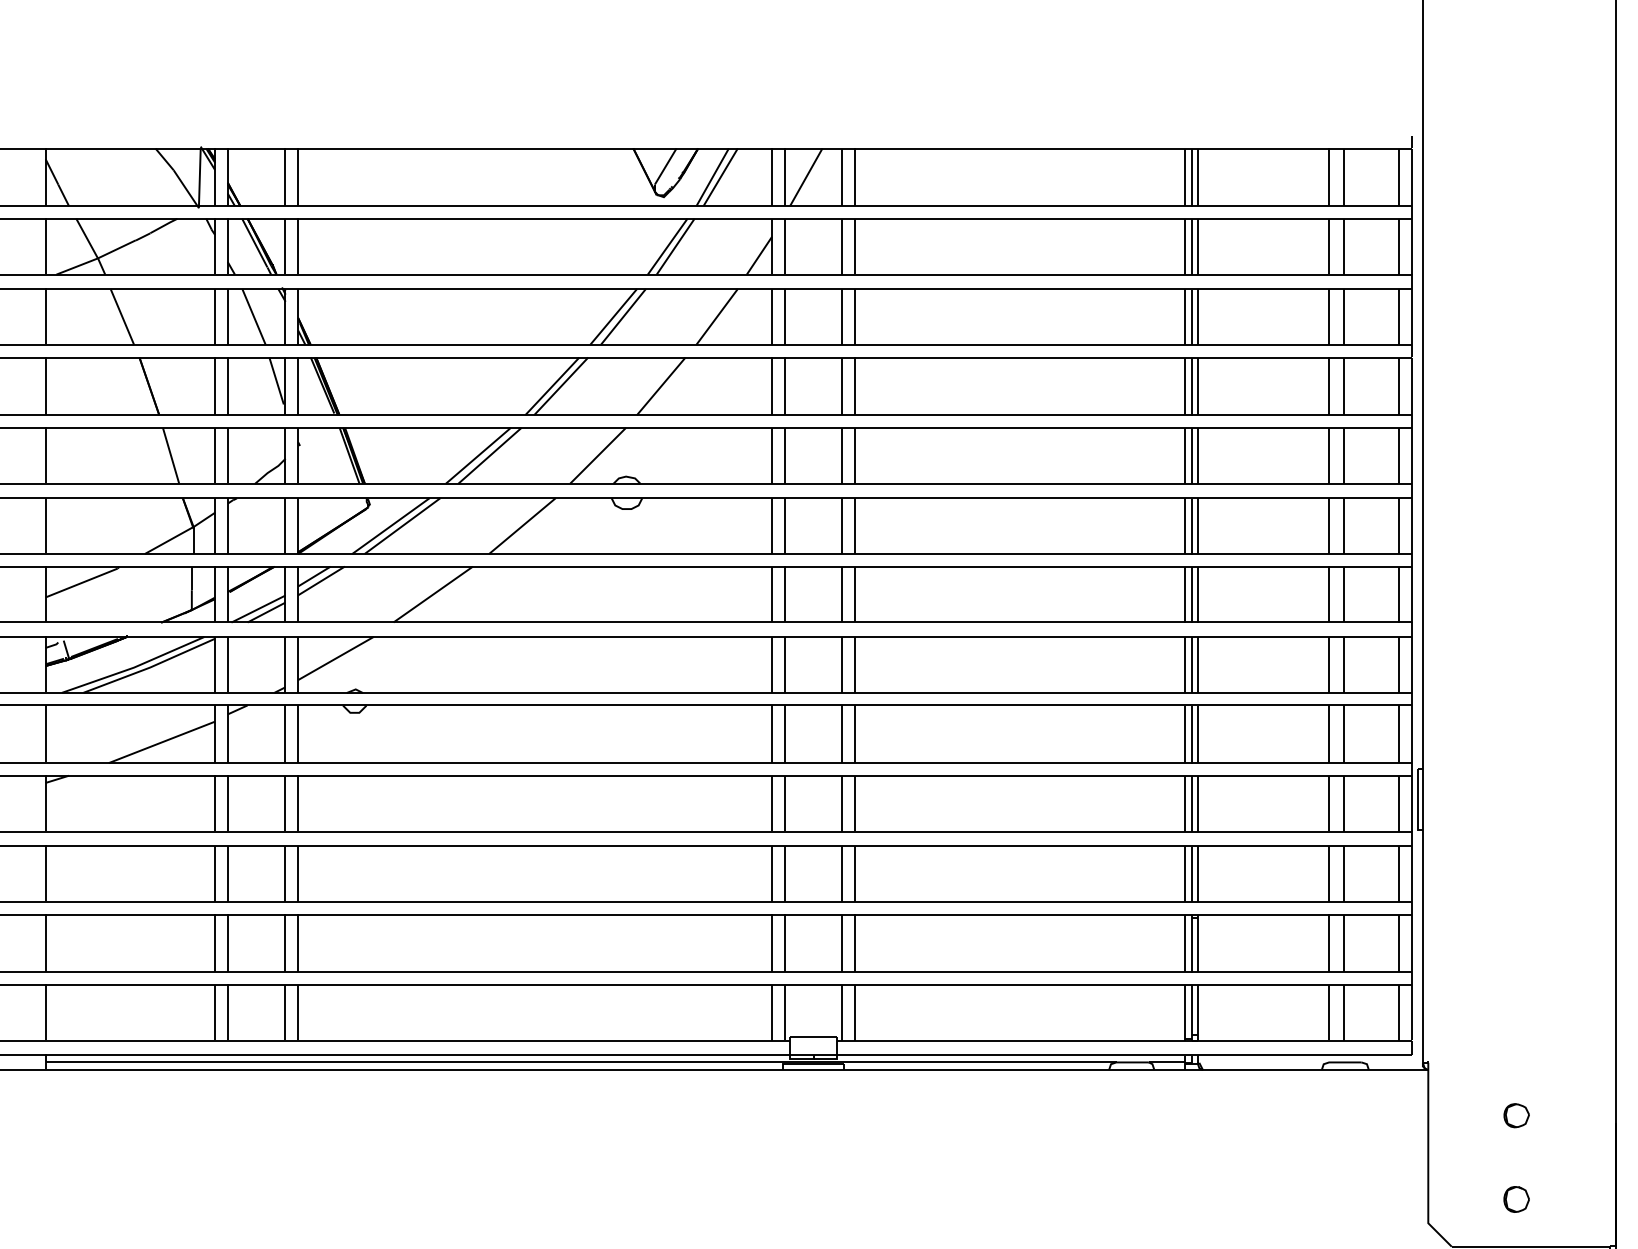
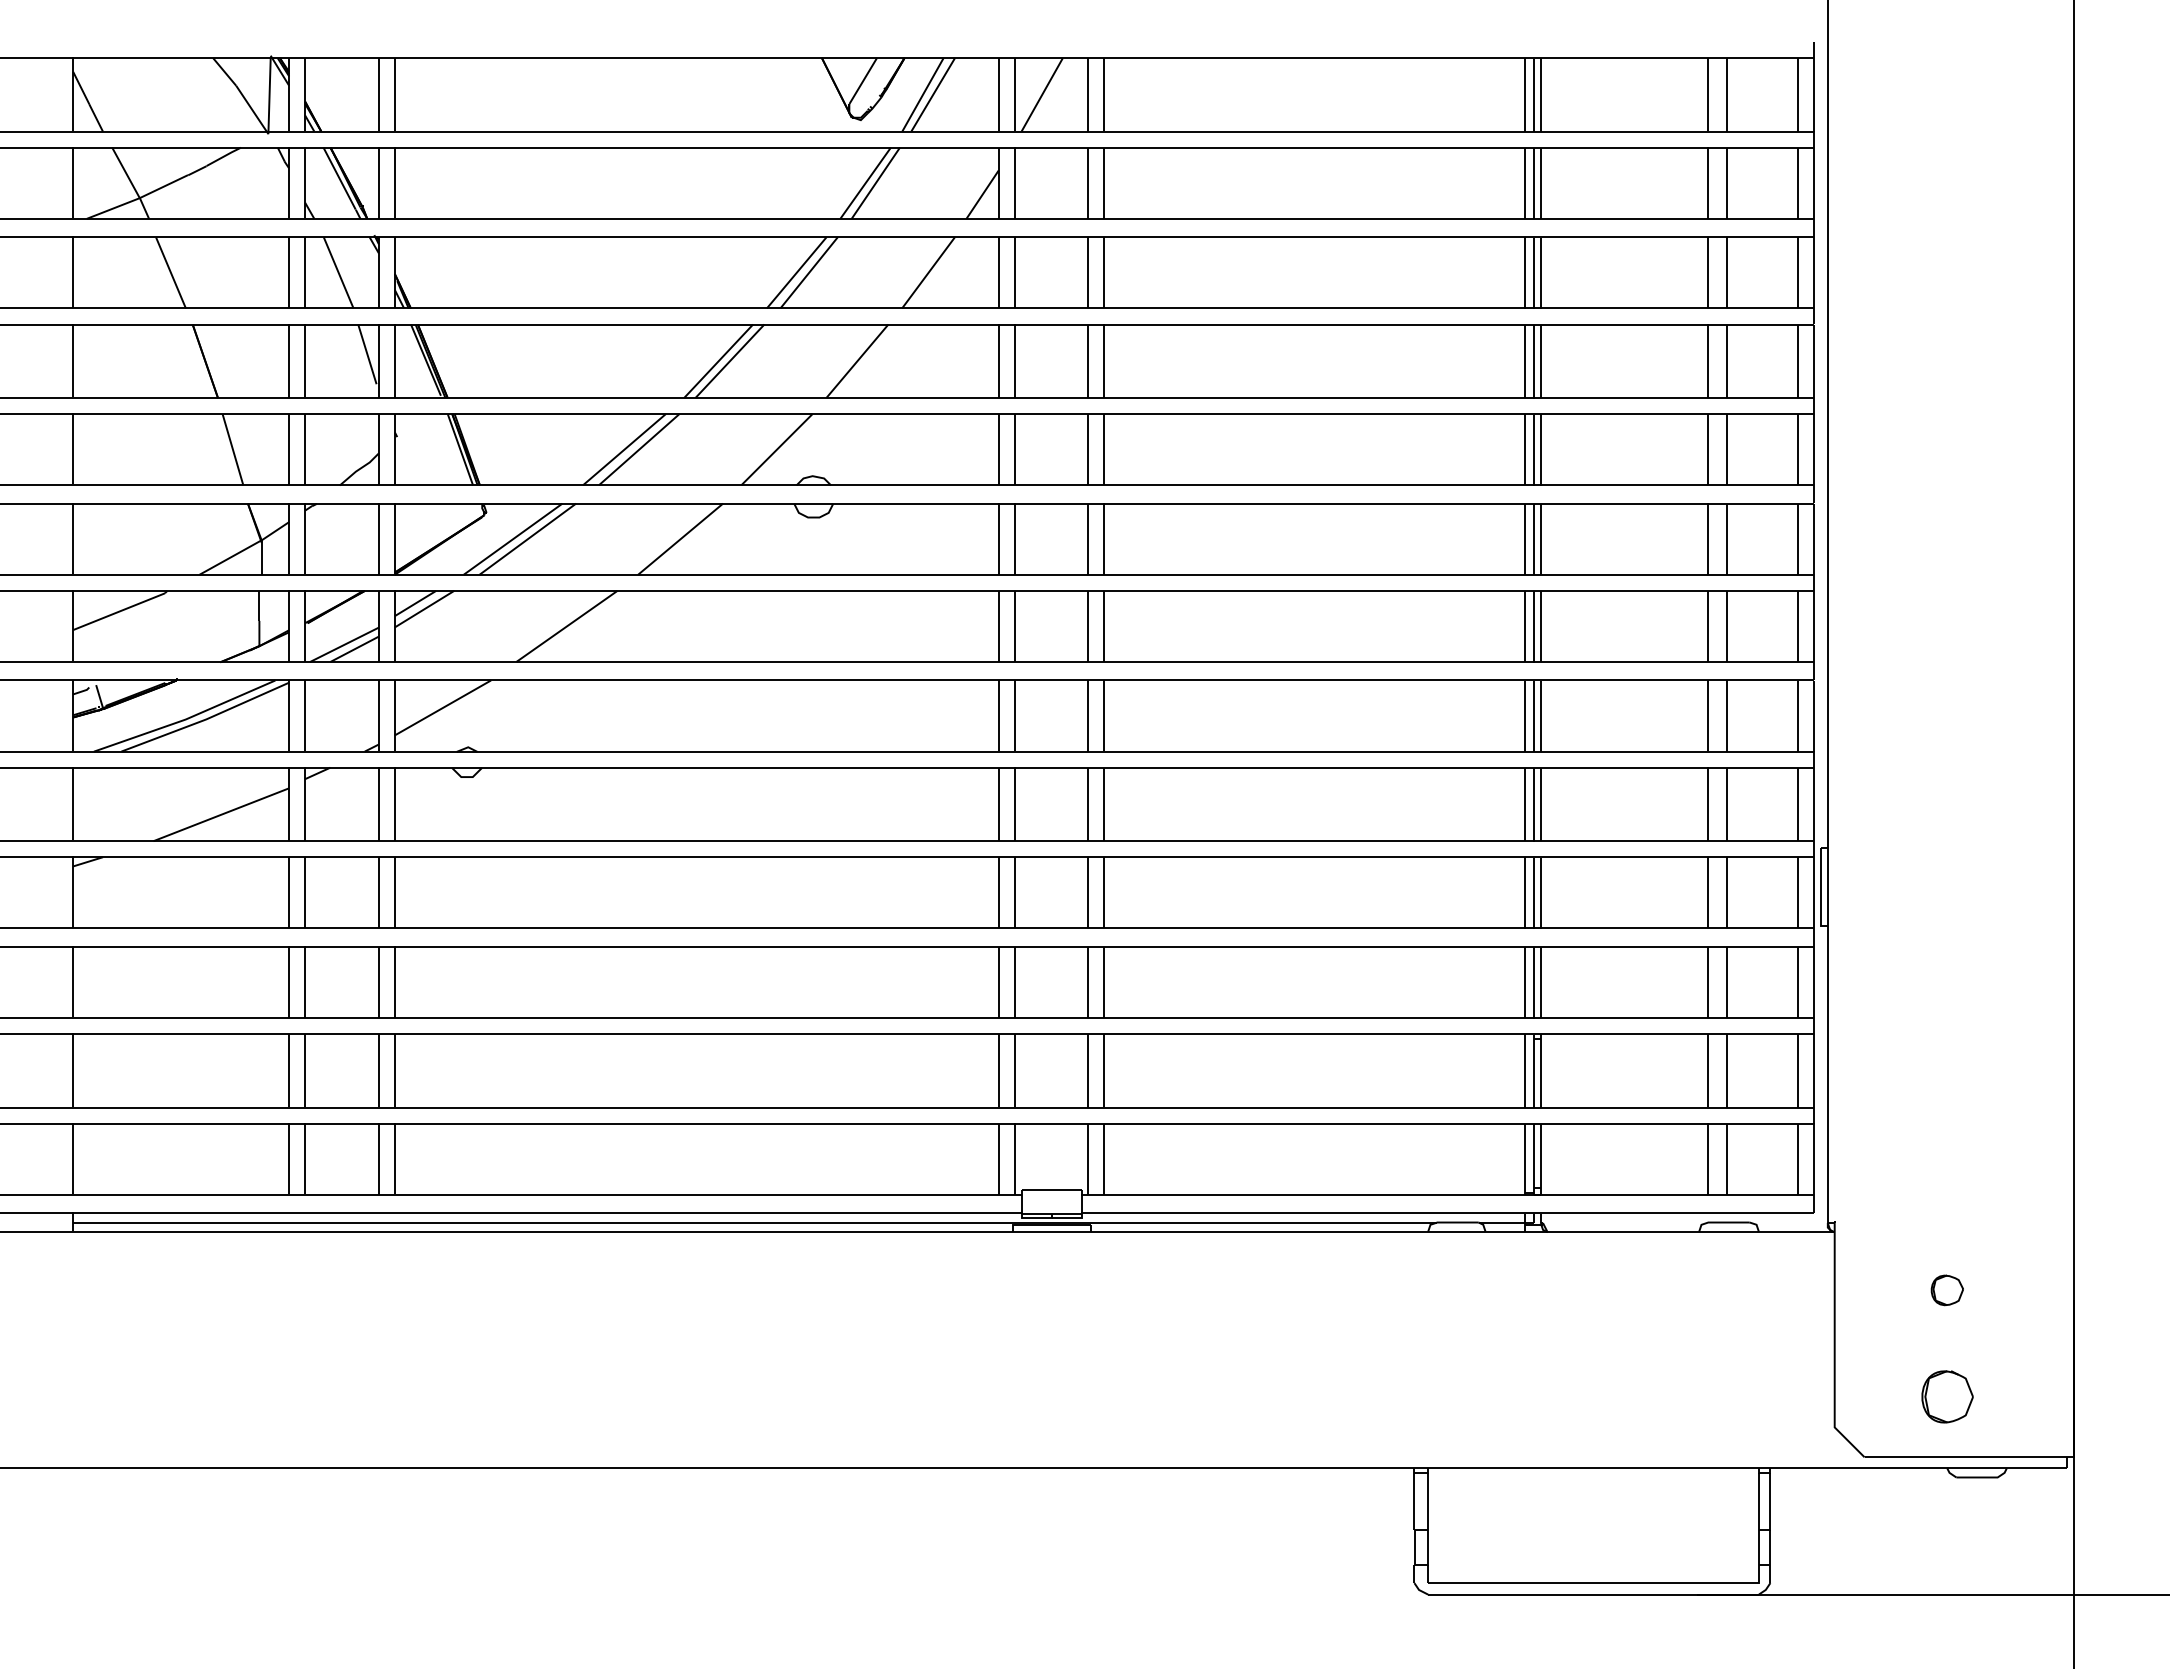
part: (1516, 1199) -> (1946, 1397), size x1.6

